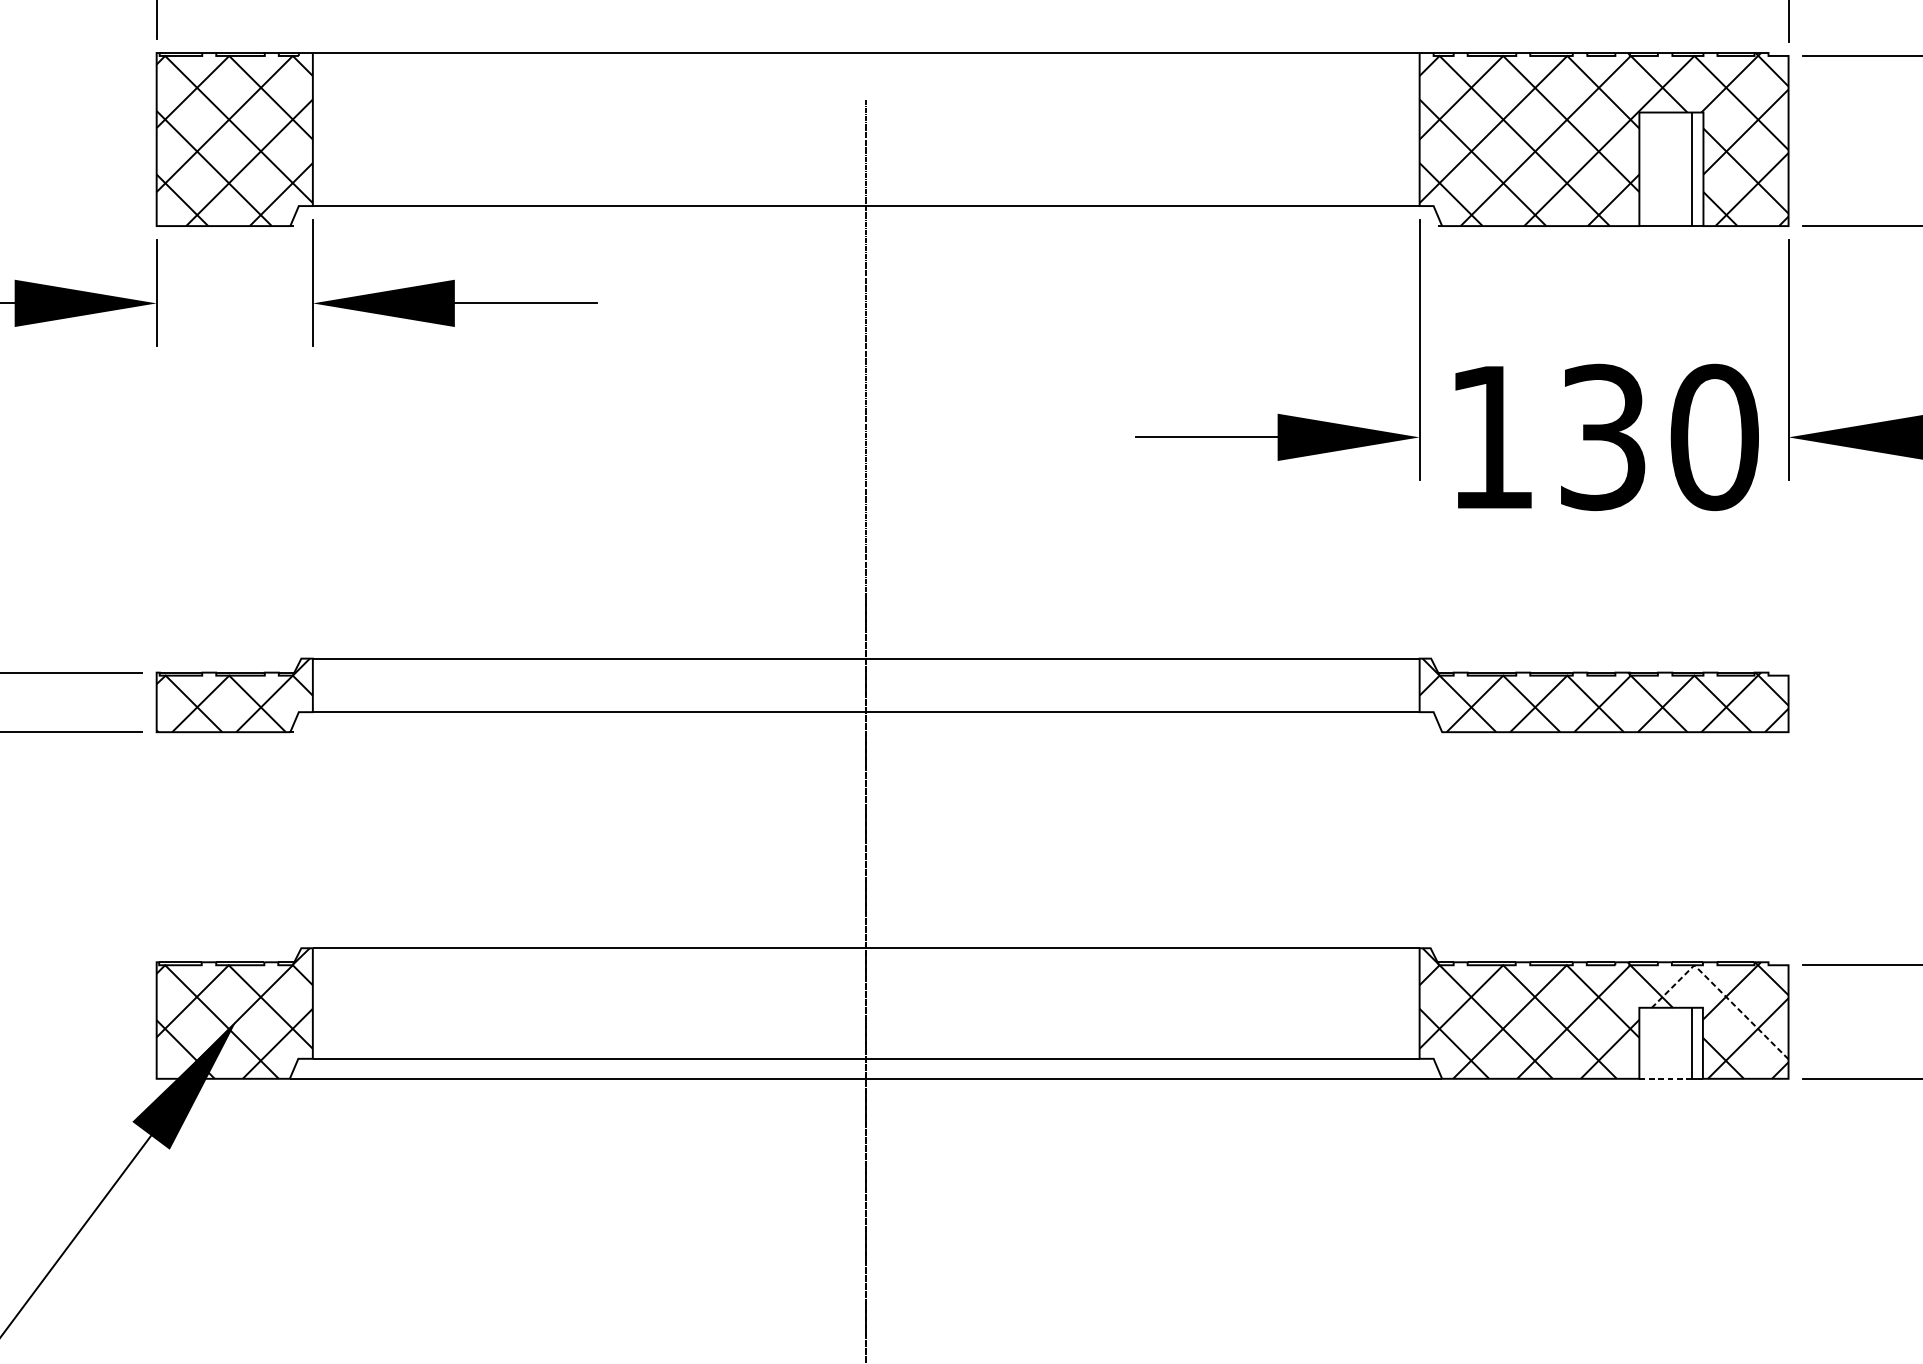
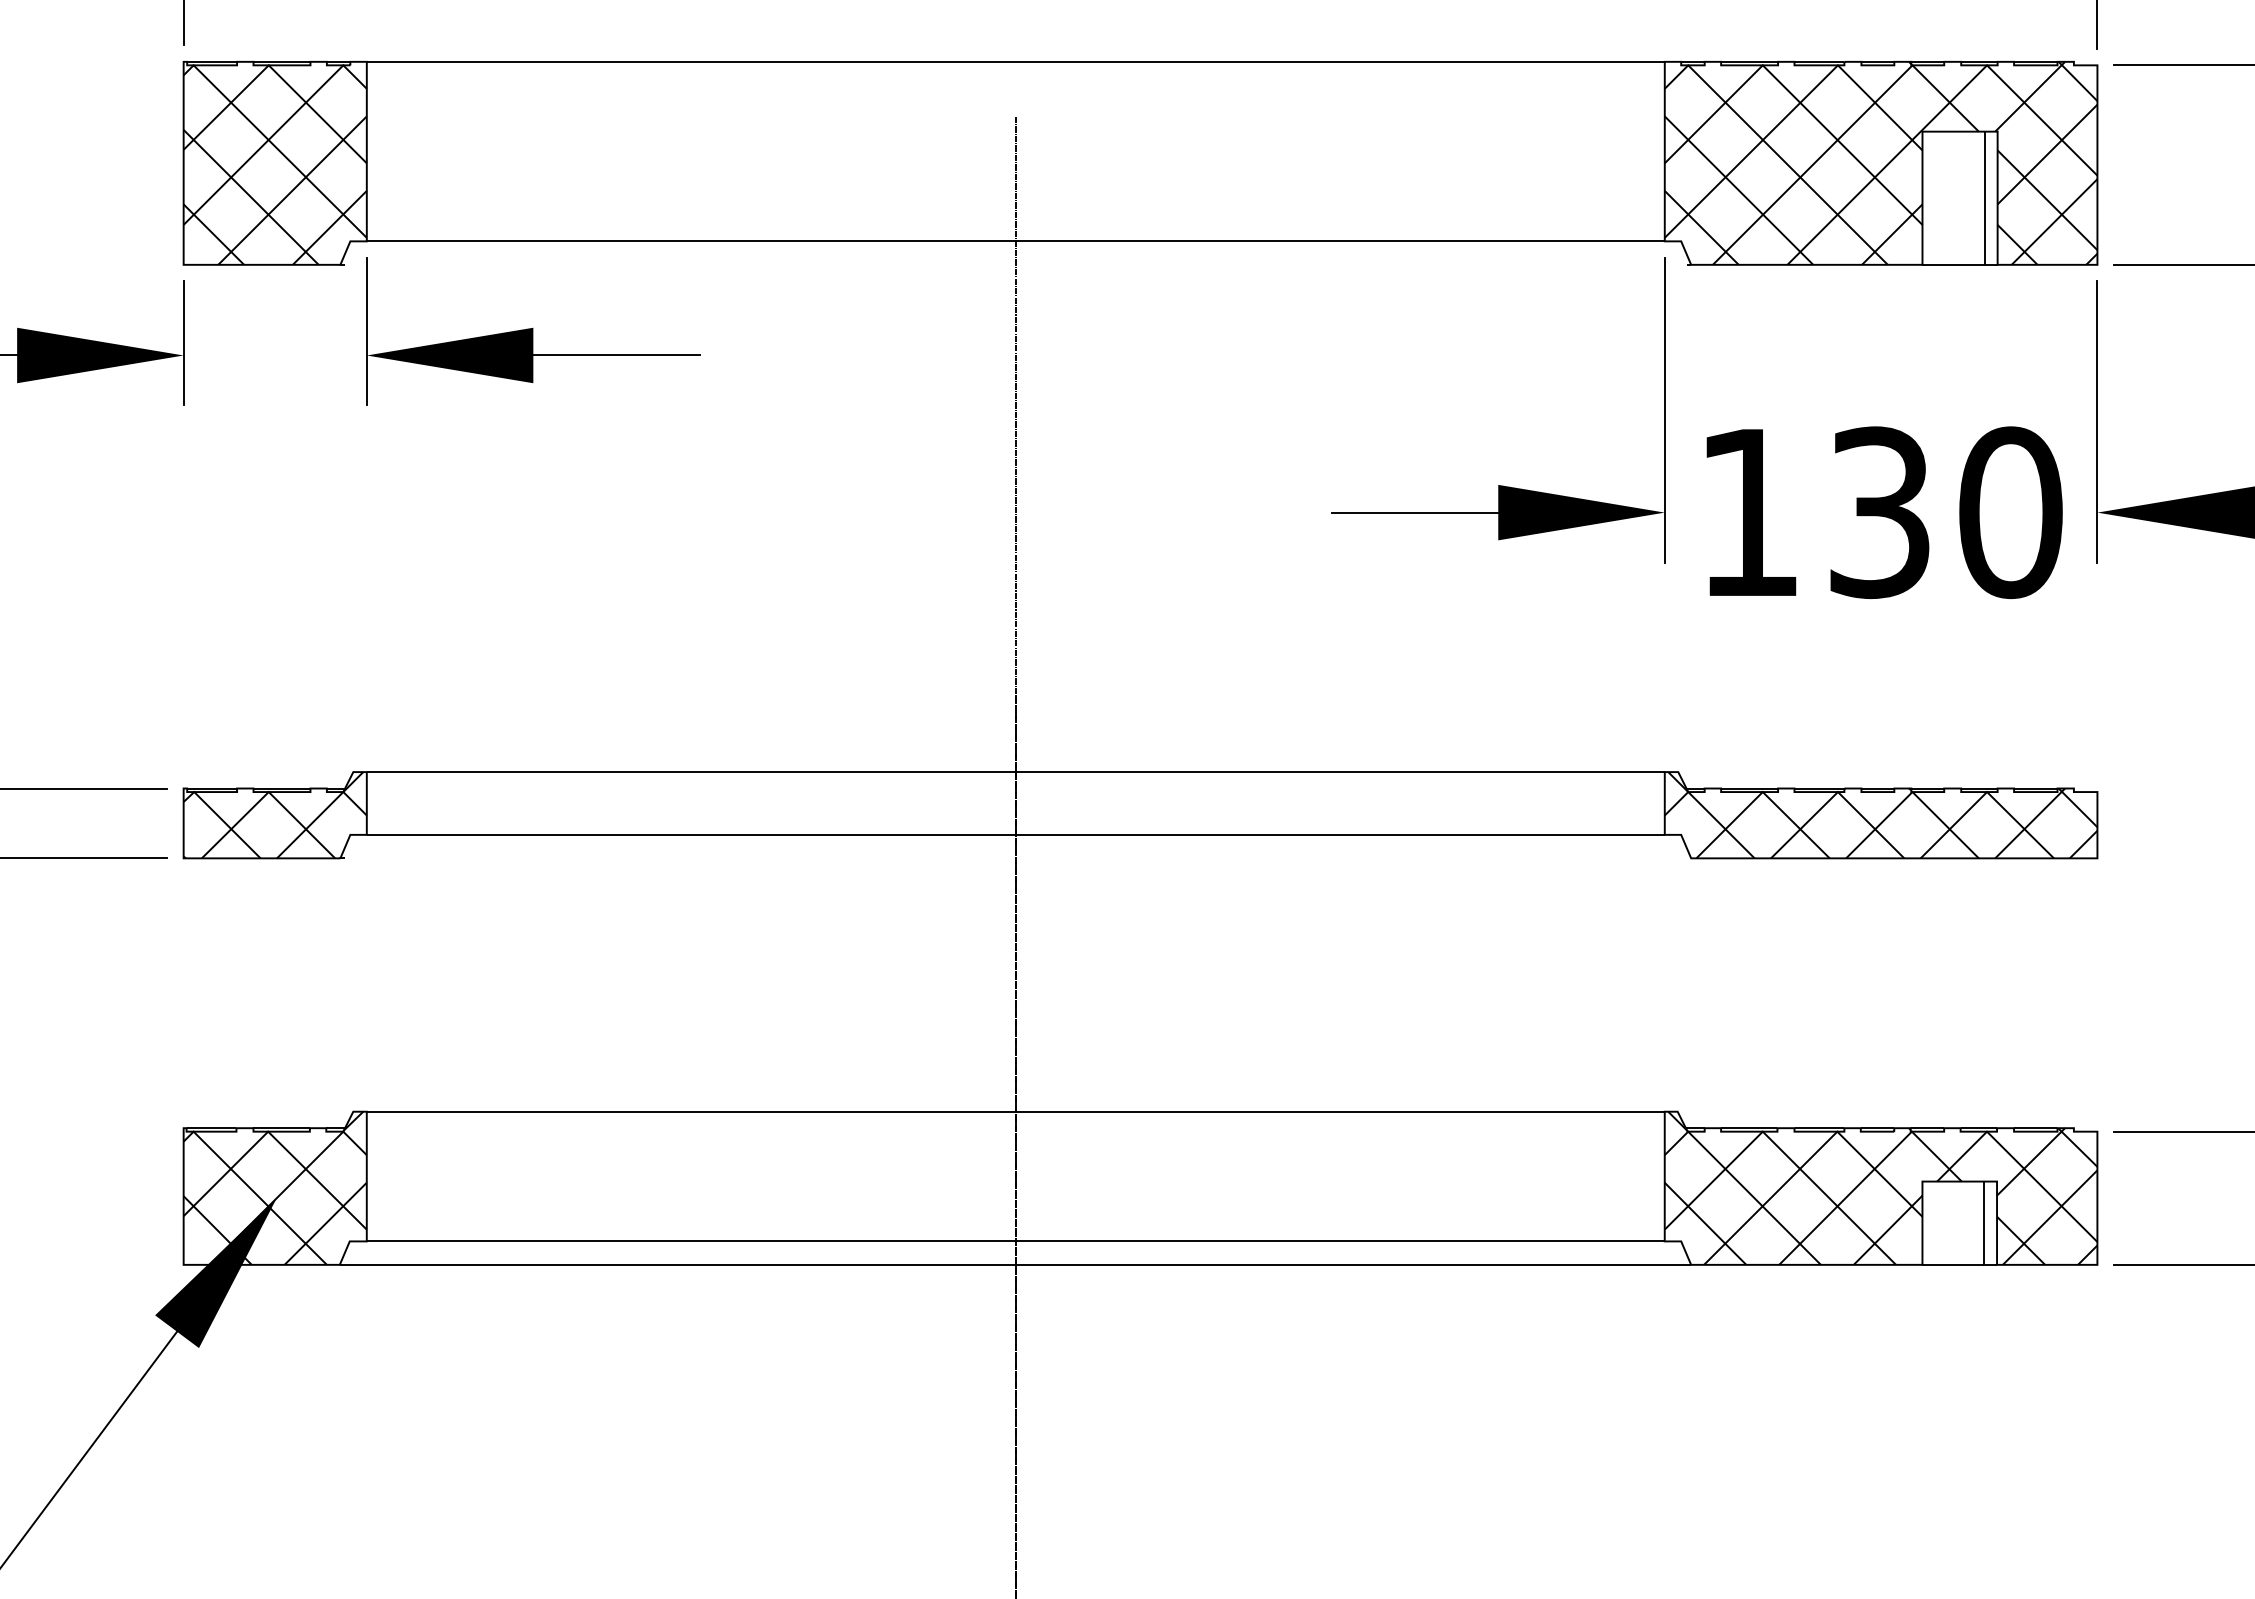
line: (1719, 990) -> (2016, 1161), dashed -> solid
line: (1665, 1078) -> (1953, 1264), dashed -> solid

